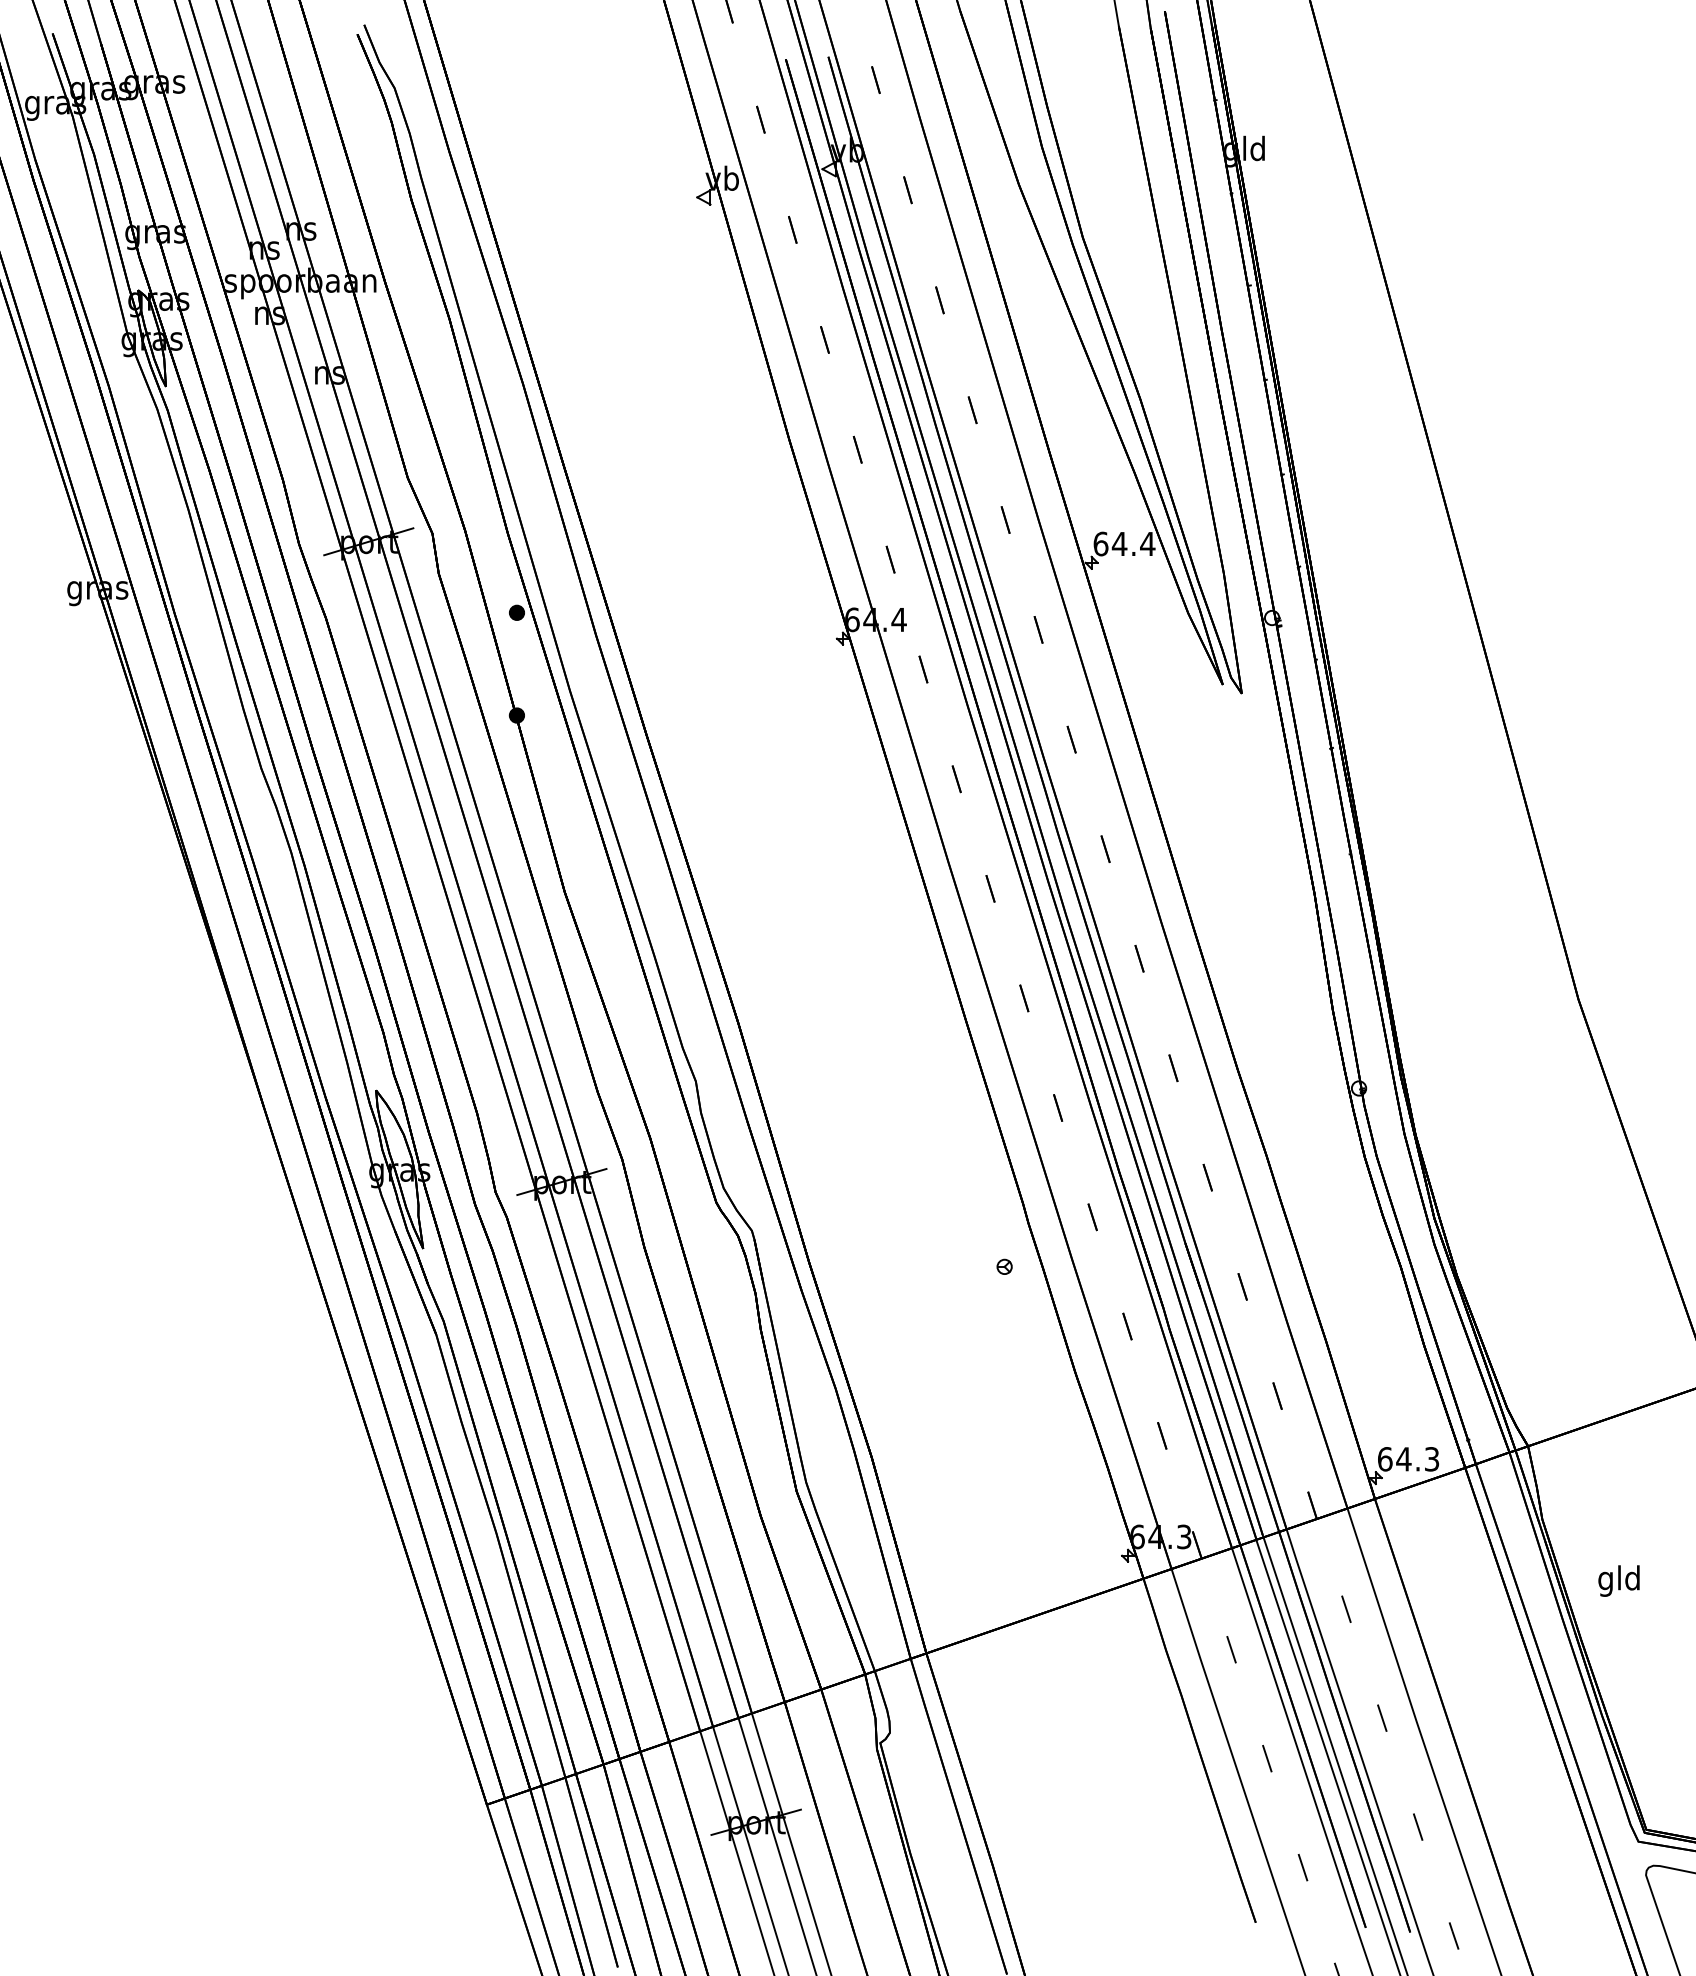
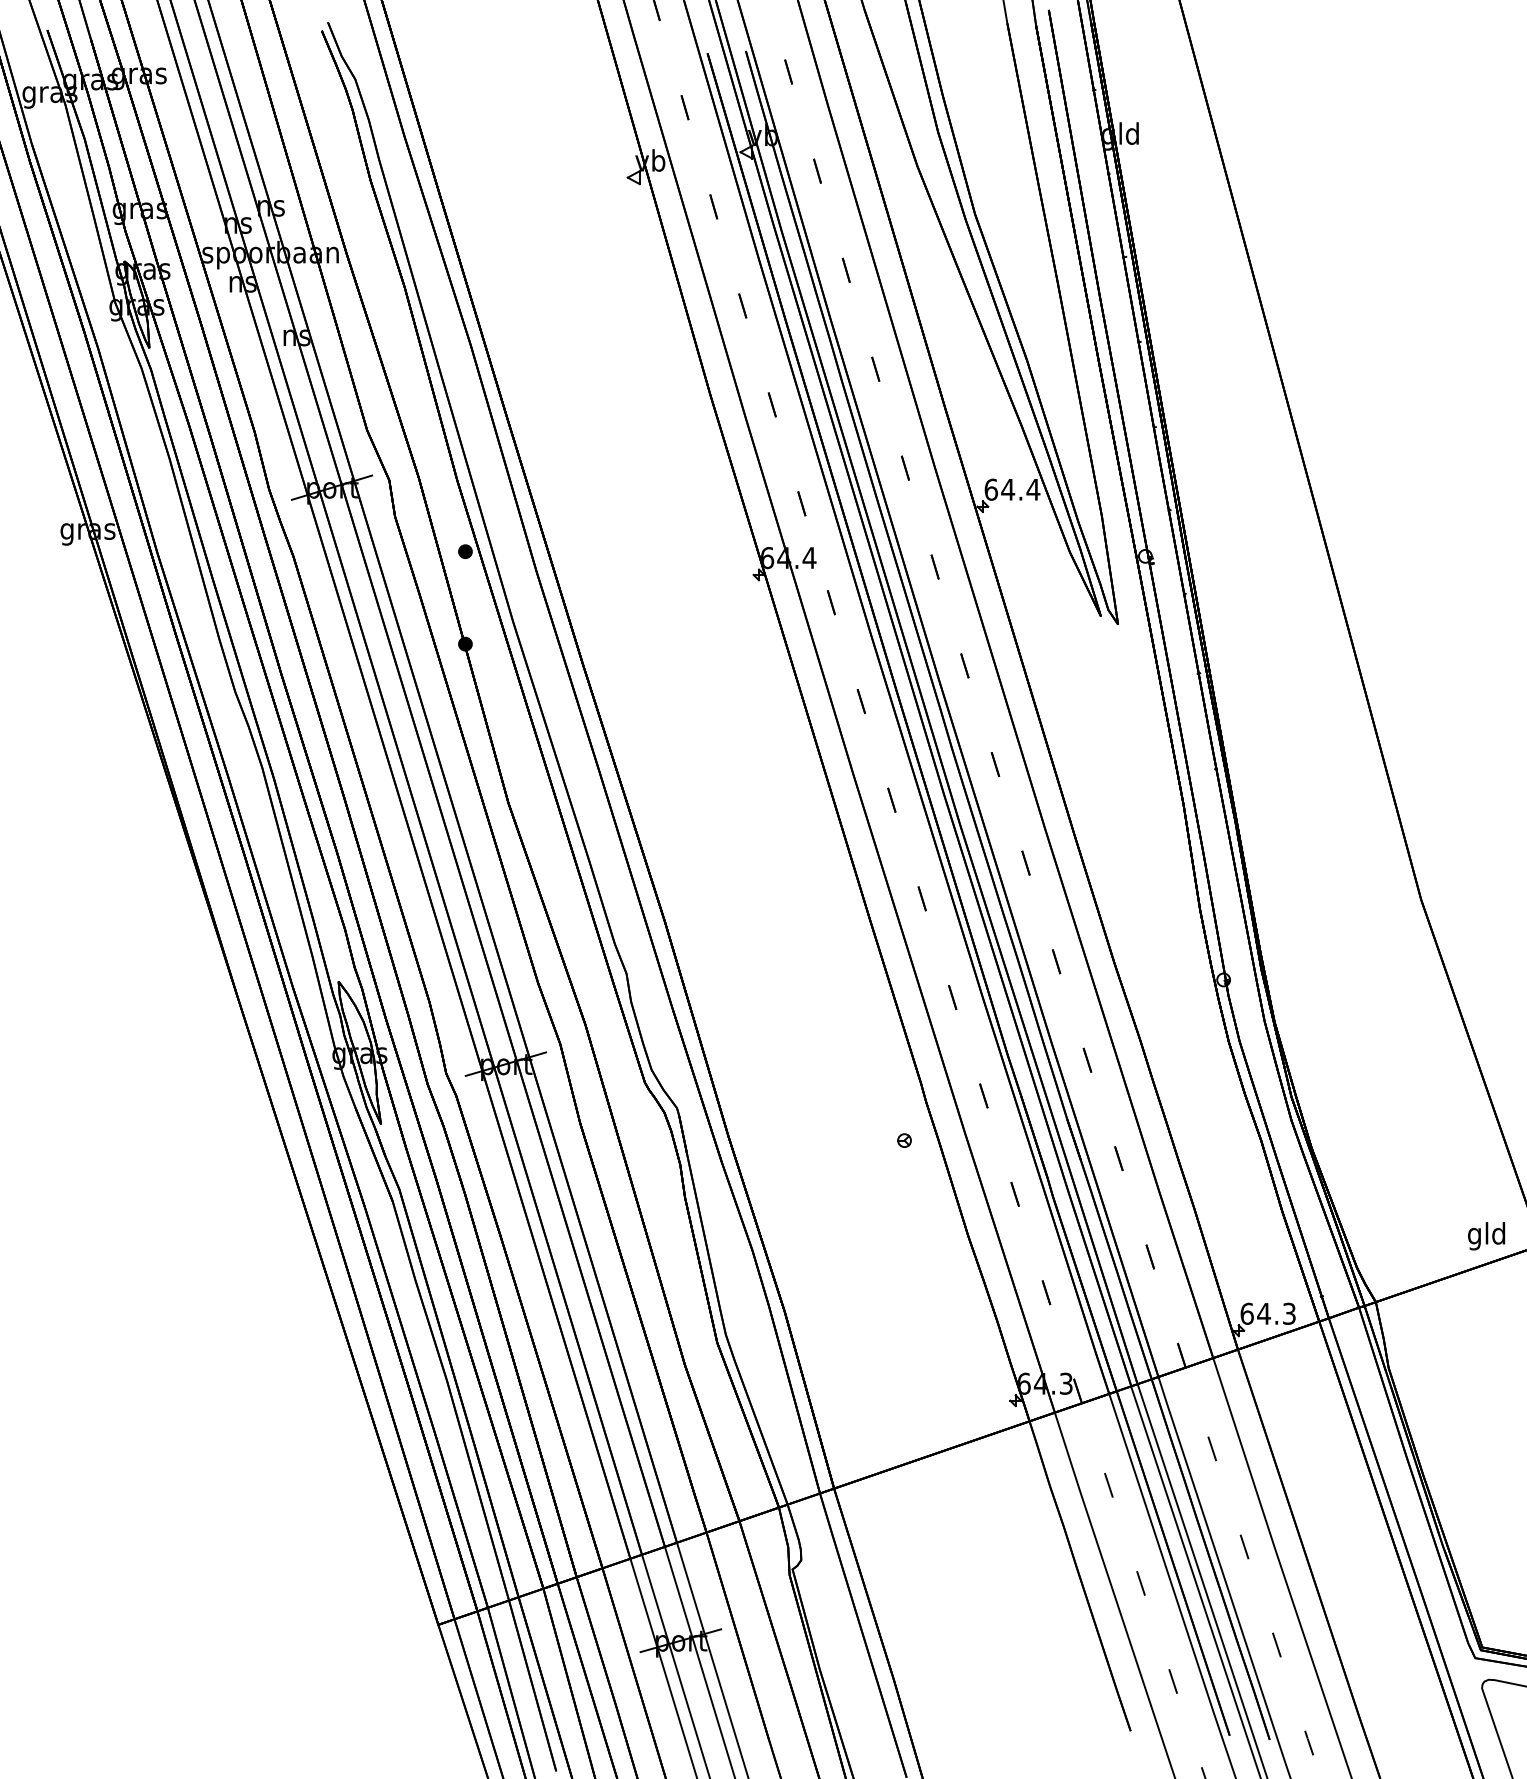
text: (1618, 1580) -> (1486, 1235), moved

